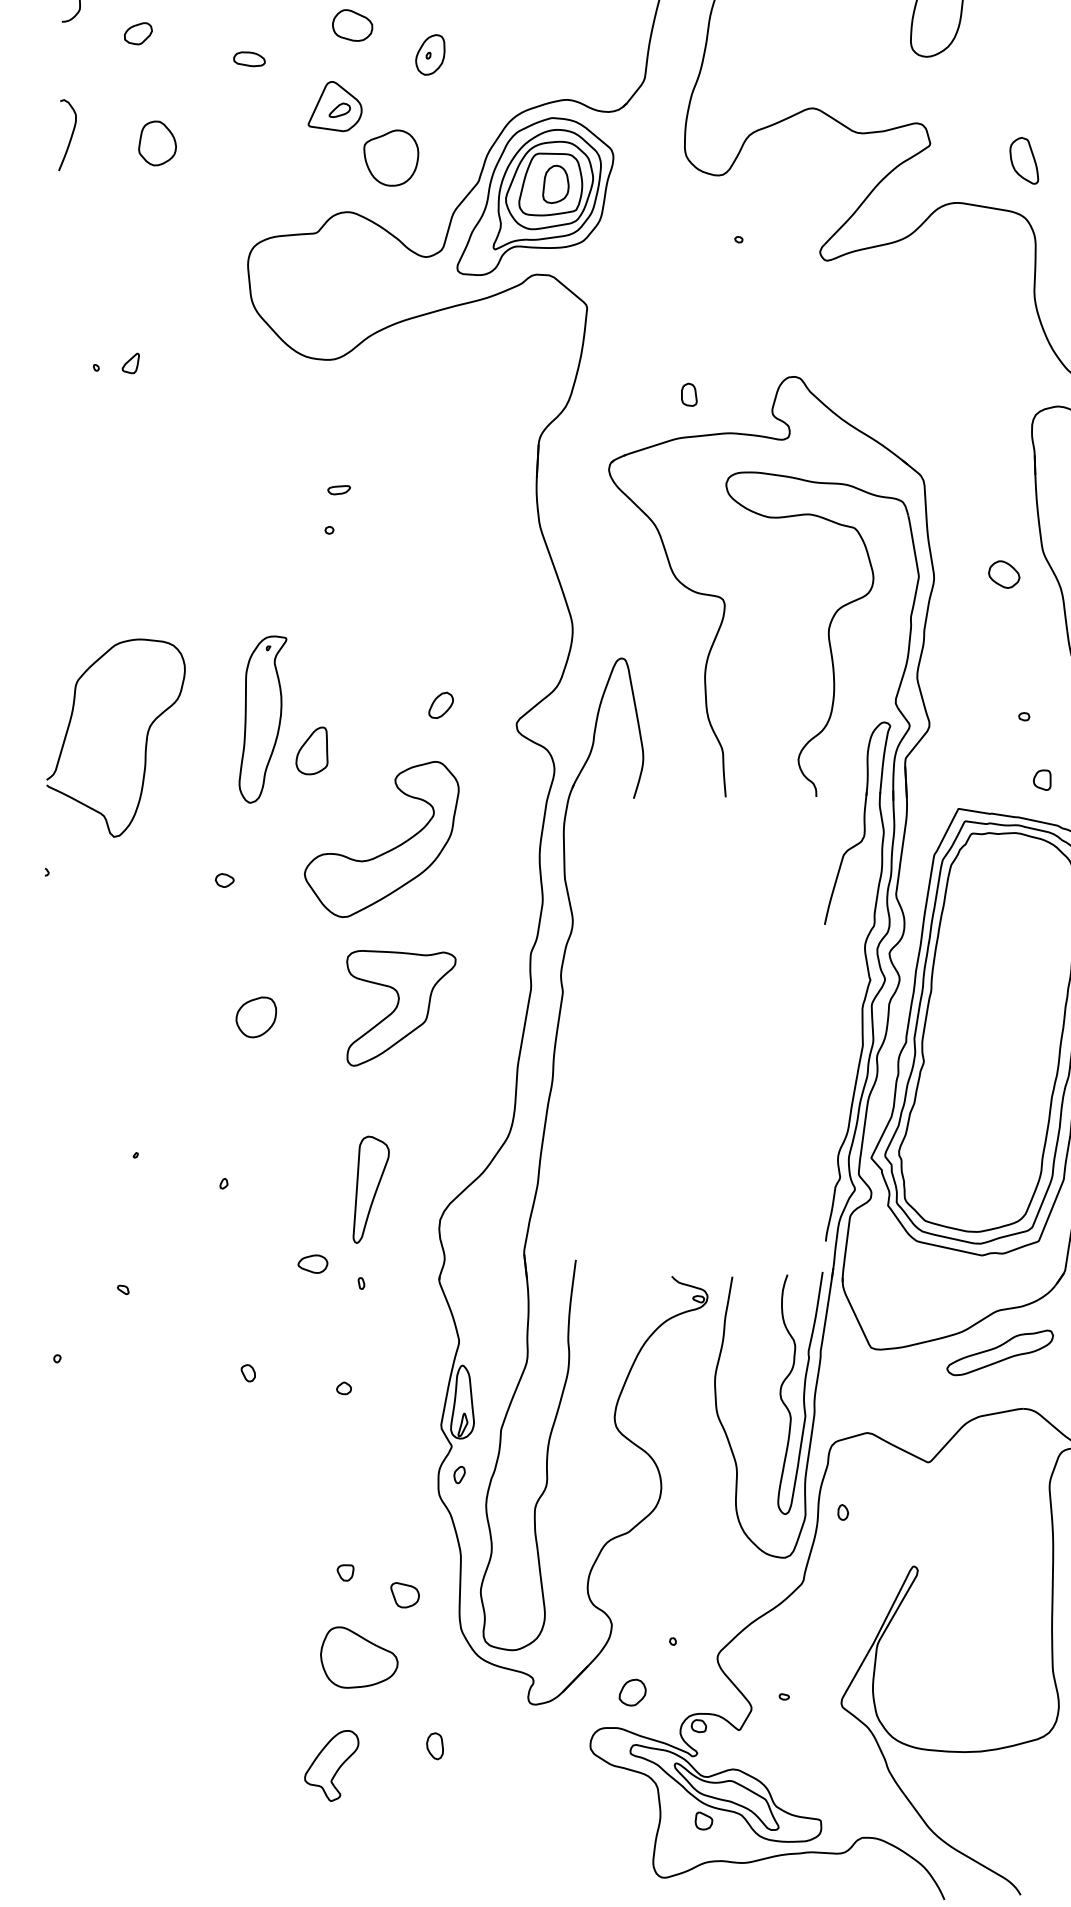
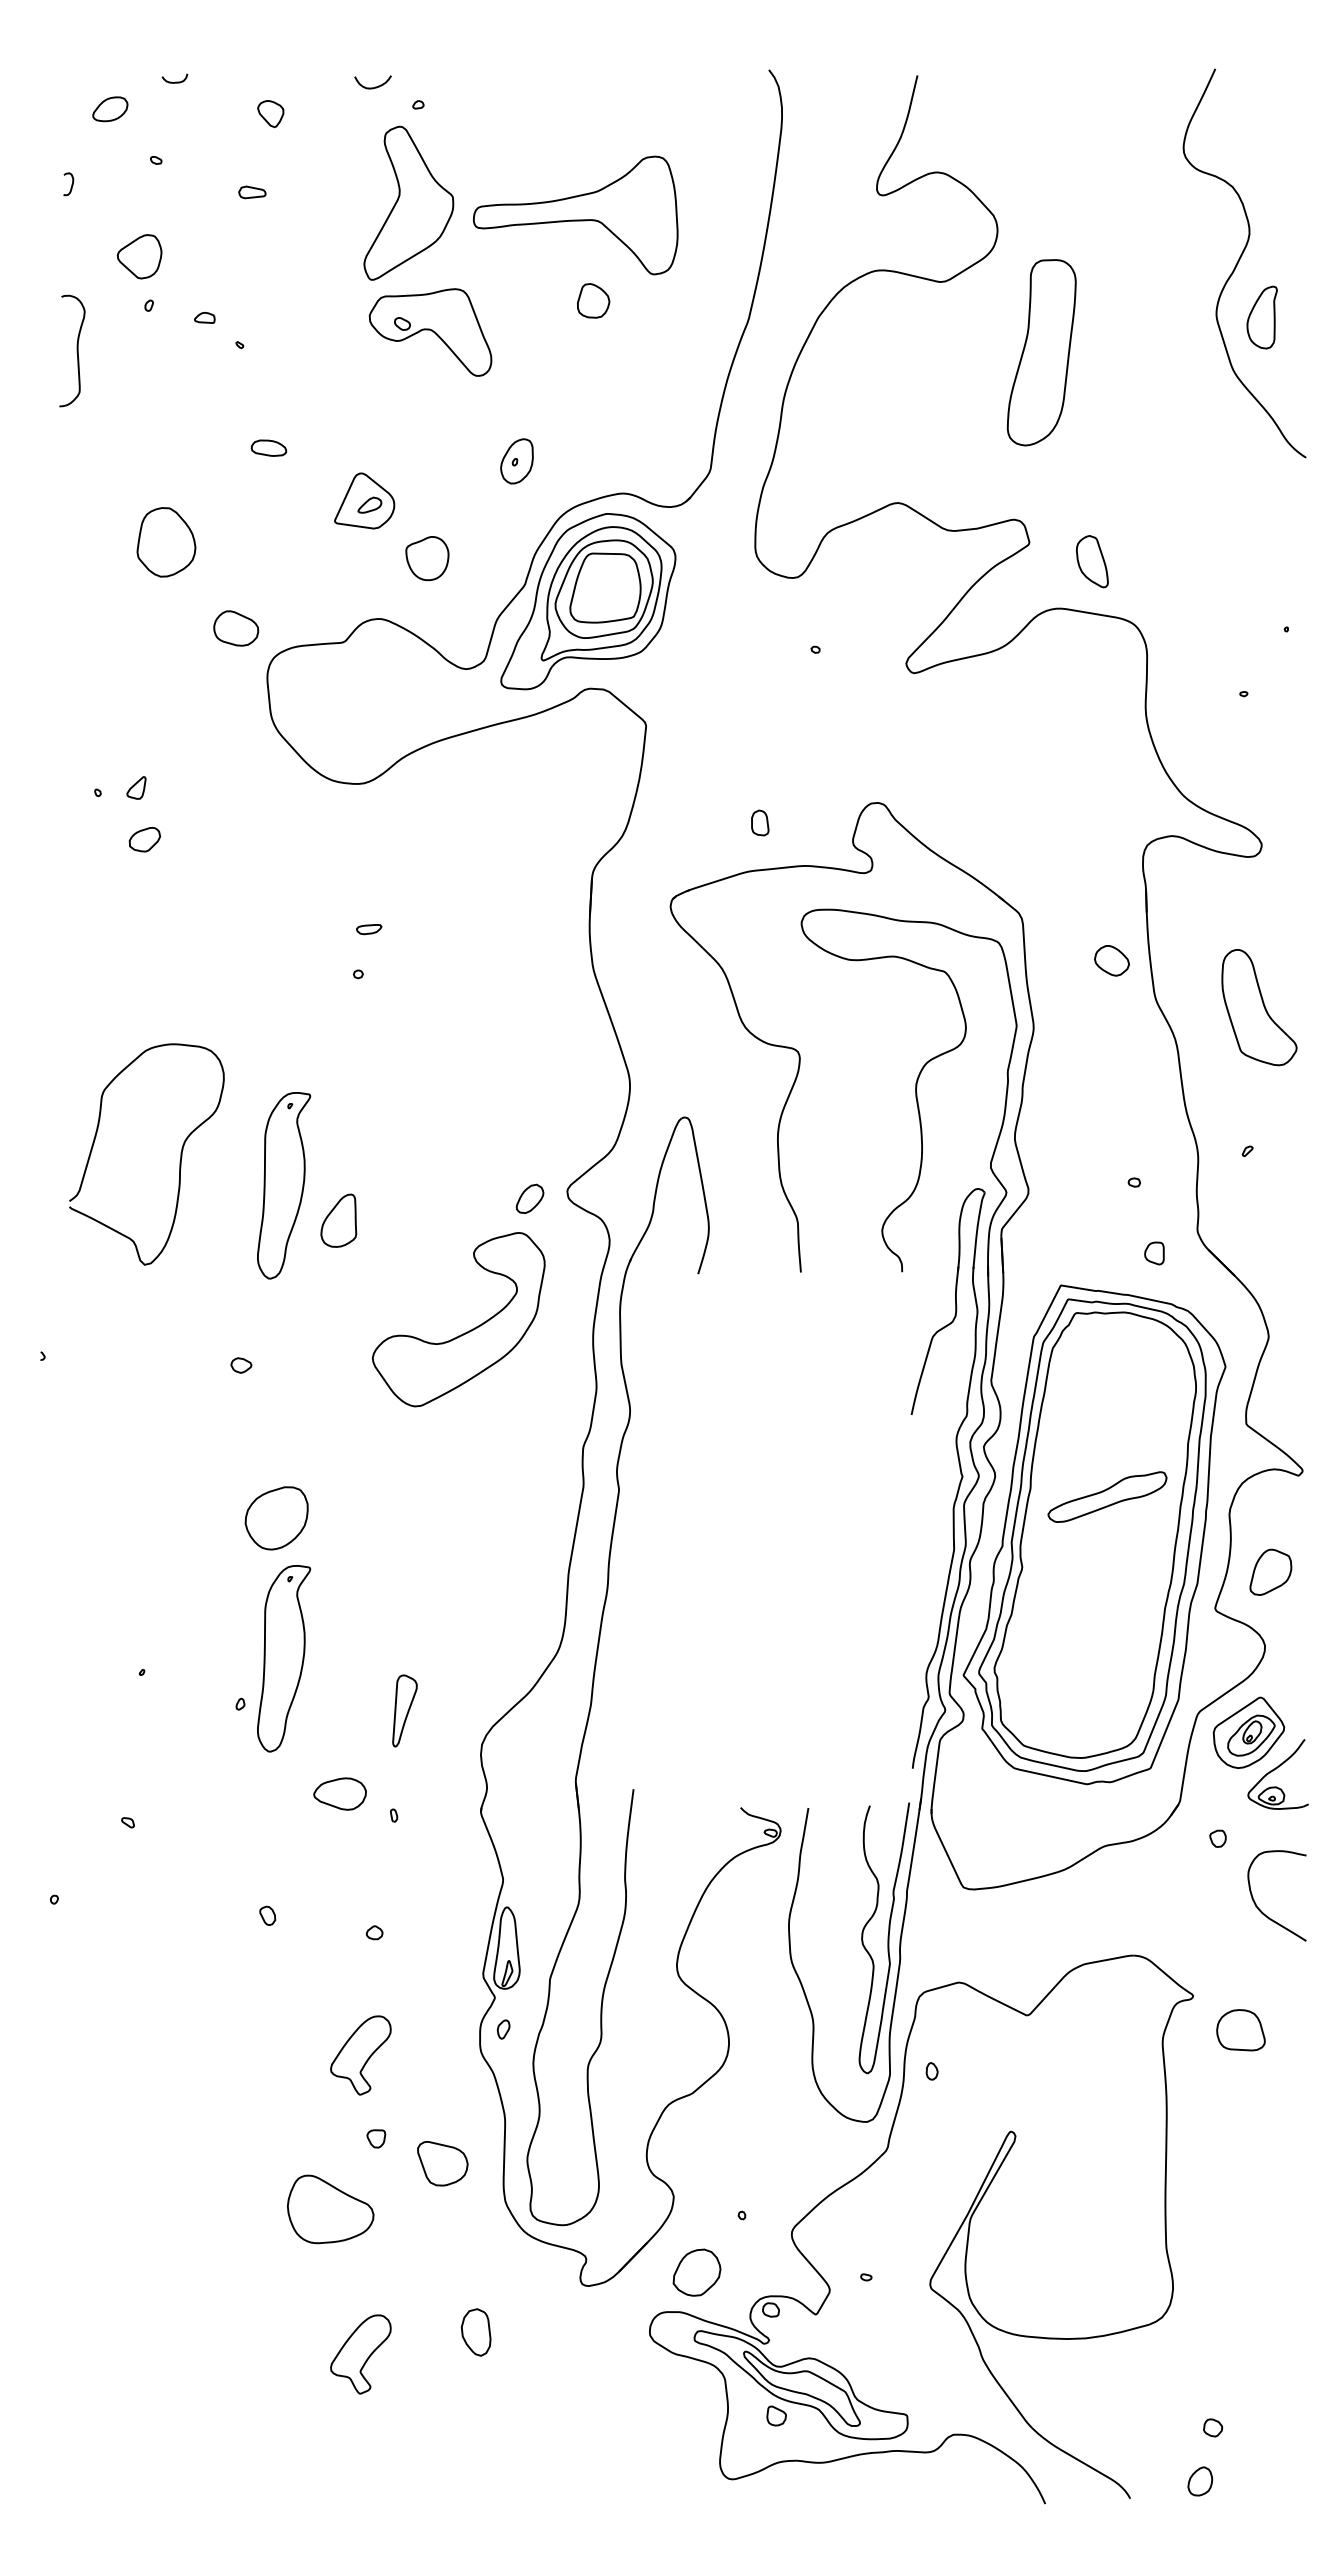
part: (352, 25) -> (236, 628), moved
part: (138, 33) -> (144, 839), moved
part: (429, 55) -> (516, 461), moved
curve: (70, 135) -> (69, 533), removed
part: (156, 142) -> (165, 541), size x1.4
part: (391, 158) -> (427, 558), size x0.7
part: (1024, 160) -> (1092, 561), moved
part: (556, 183) -> (611, 587), removed
part: (1003, 574) -> (1111, 960), moved
part: (440, 705) -> (529, 1198), moved
curve: (145, 744) -> (179, 1161), moved
part: (385, 851) -> (462, 1333), moved
part: (401, 1008) -> (438, 1508), removed
part: (256, 1017) -> (276, 1518), size x1.4
part: (263, 1142) -> (284, 1658), added
part: (370, 1189) -> (404, 1710), size x0.6
part: (312, 1263) -> (339, 1793), size x1.6
part: (1000, 1352) -> (1107, 1496), moved
part: (331, 1498) -> (360, 2055), added
part: (404, 1594) -> (442, 2163), size x1.6
part: (359, 1657) -> (330, 2209), moved
part: (632, 1692) -> (696, 2272), size x1.6
part: (435, 1746) -> (476, 2332), size x1.6

